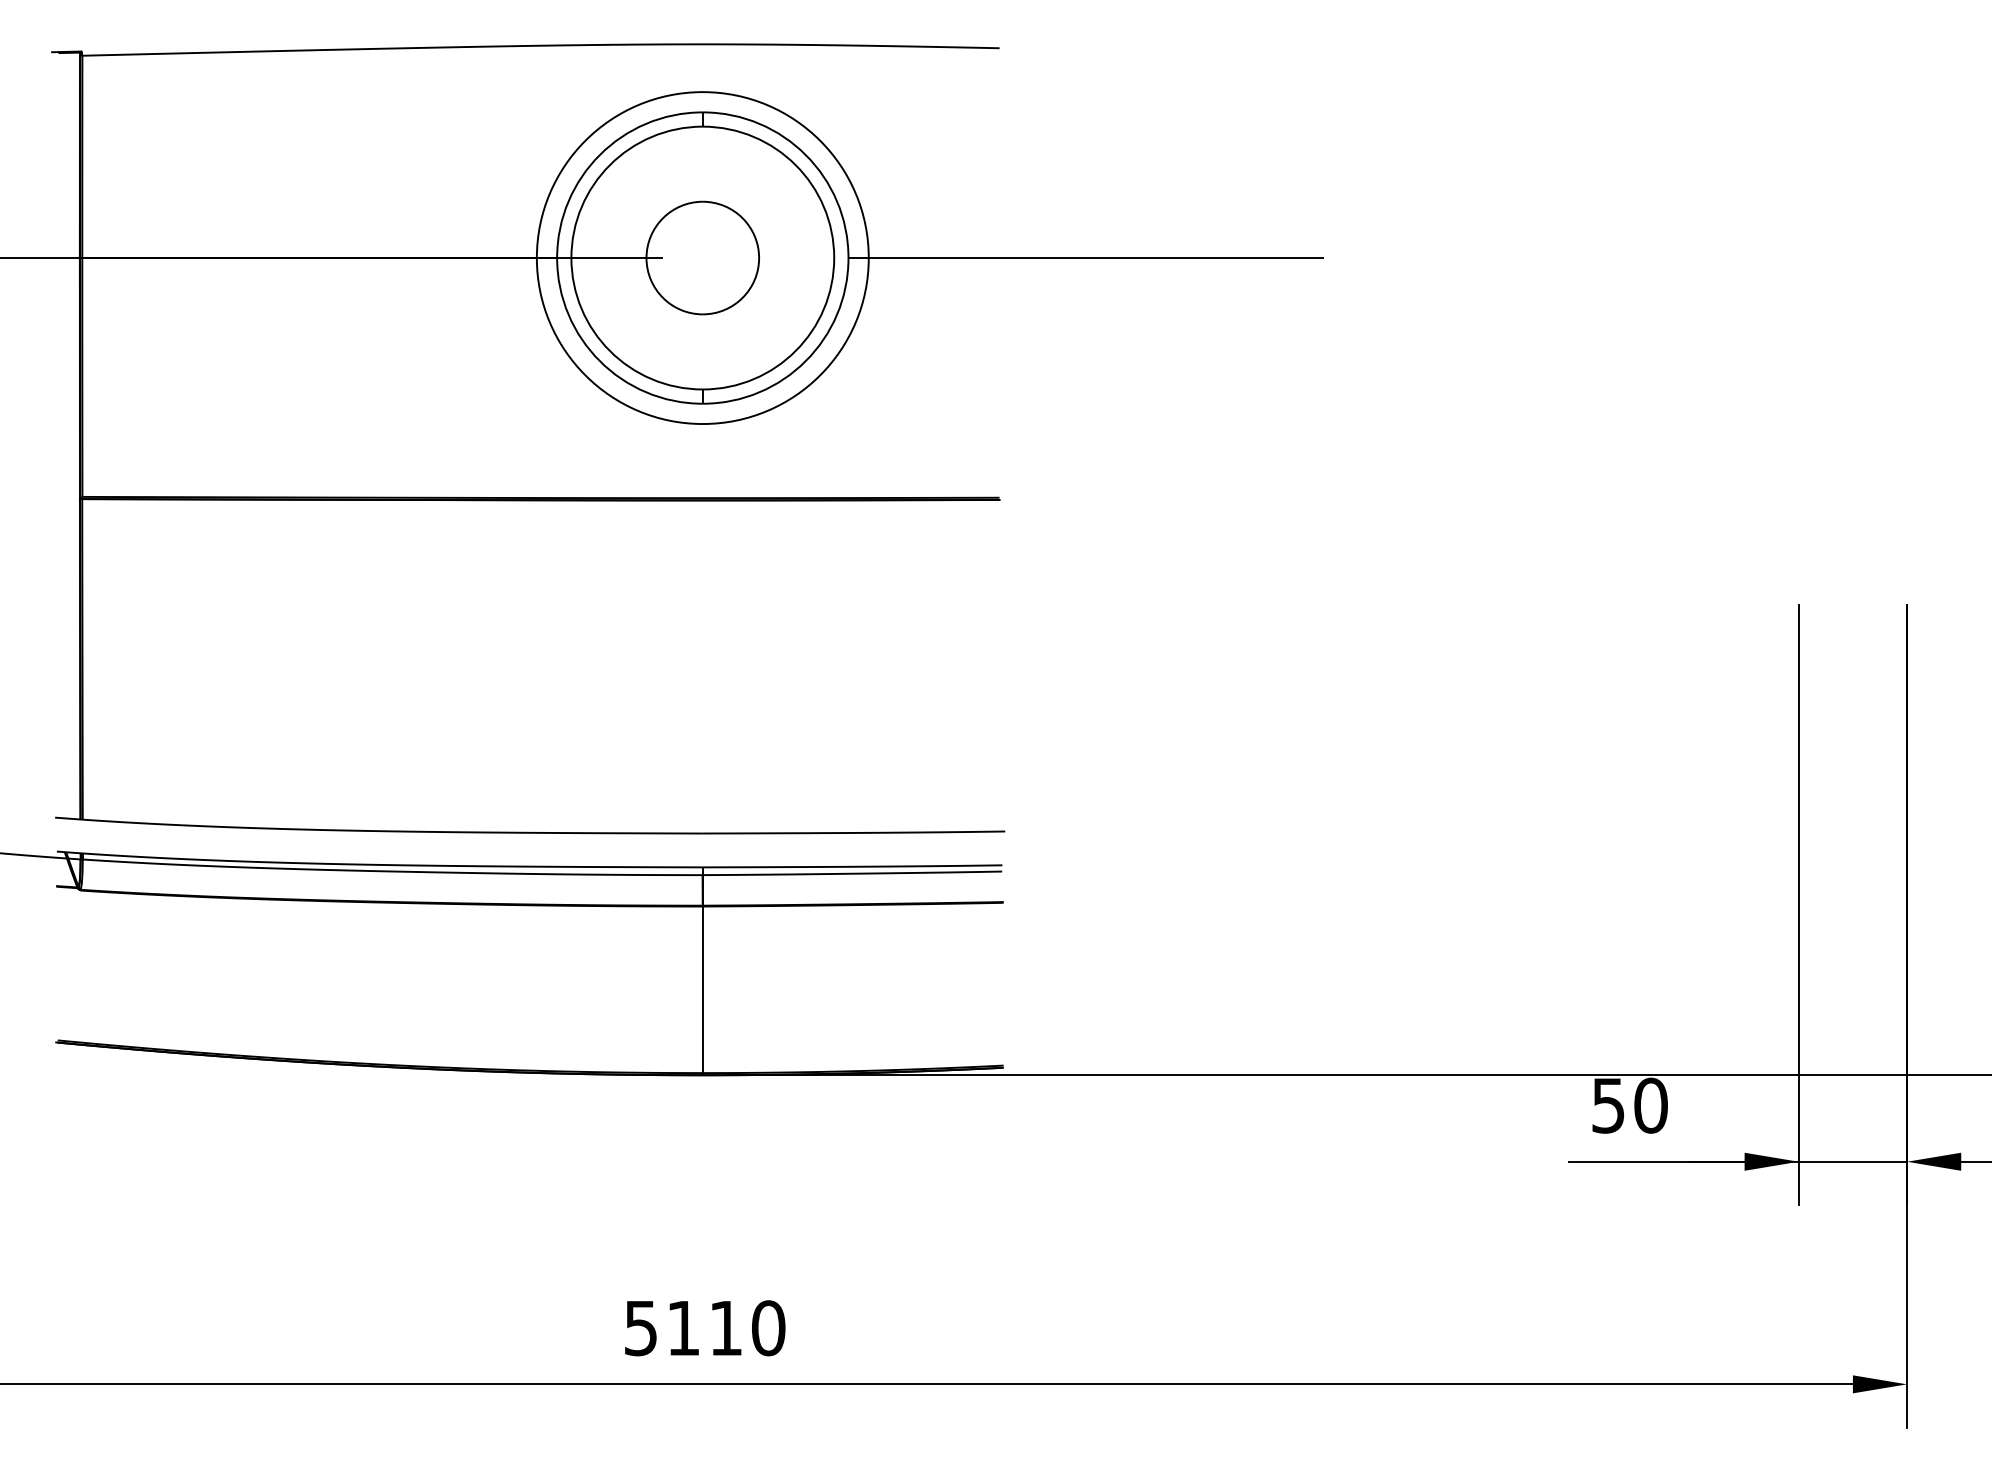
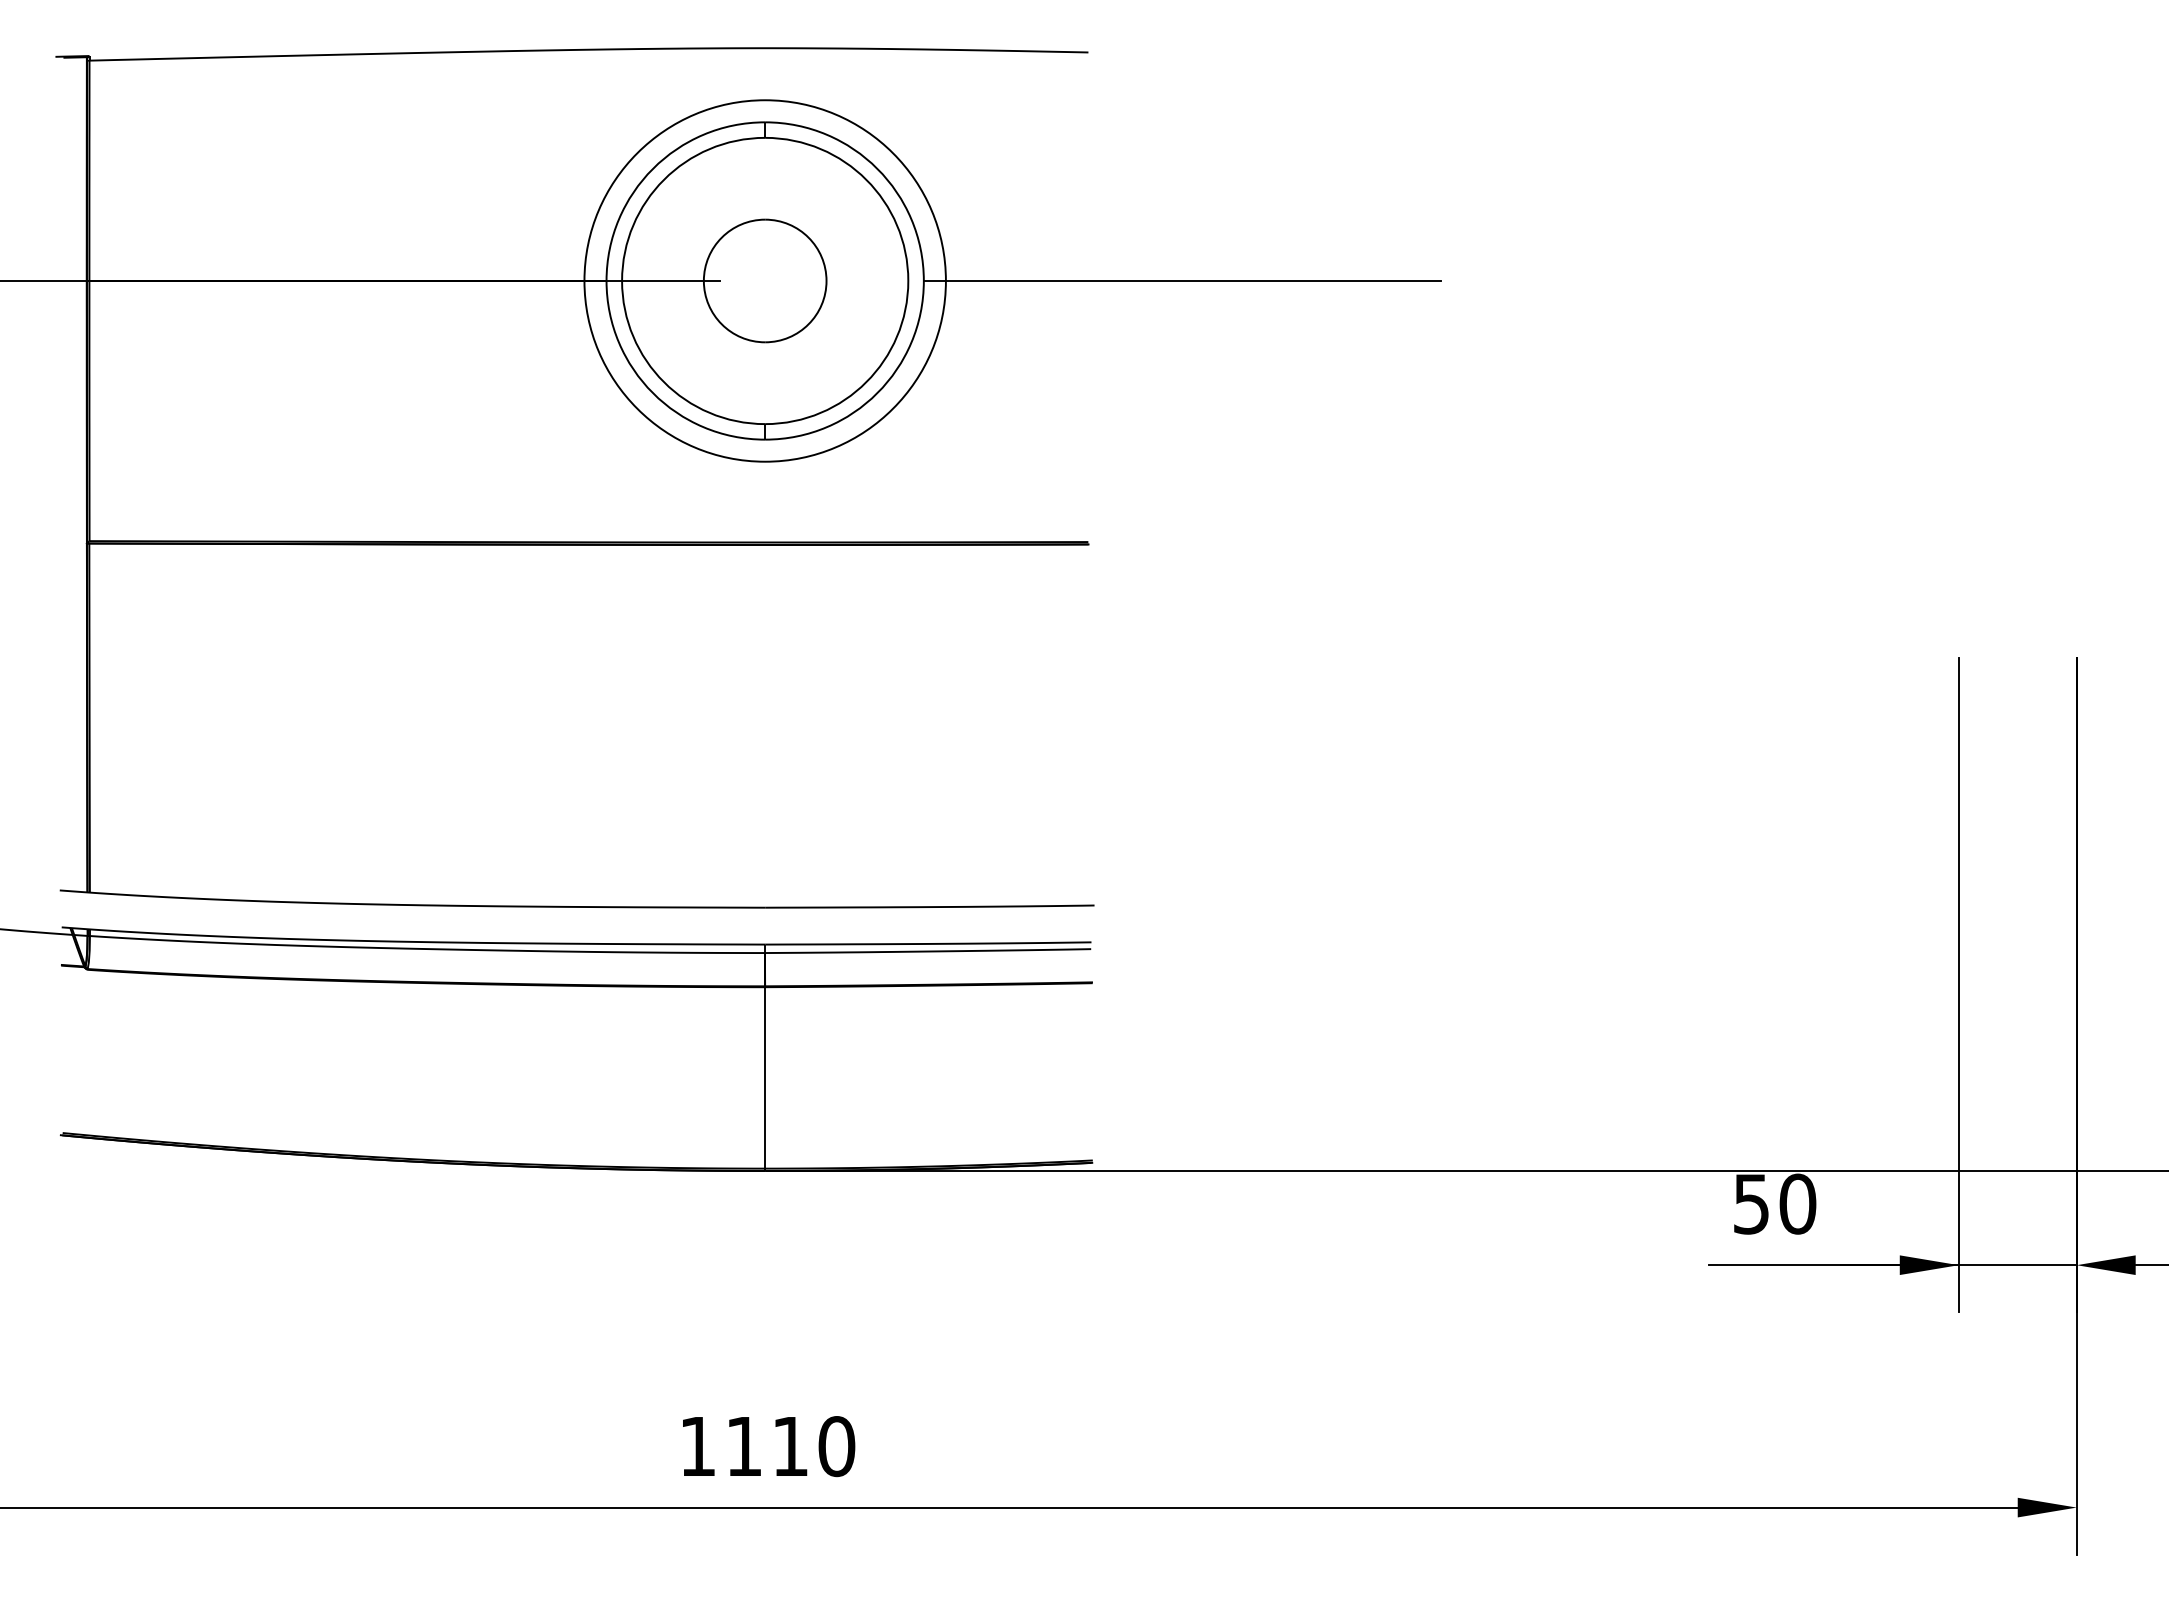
text: (640, 1329) -> (697, 1447), 5110 -> 1110

